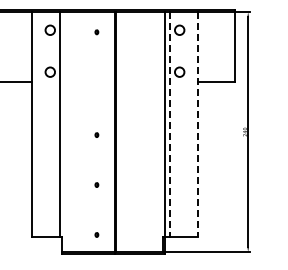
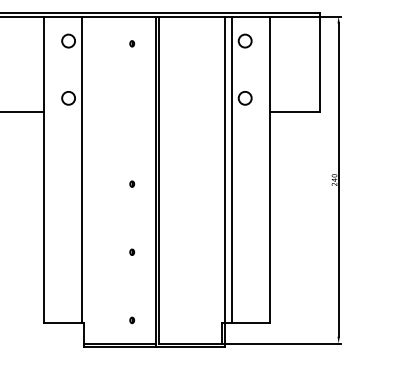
line: (169, 125) -> (231, 171), dashed -> solid
line: (197, 125) -> (269, 171), dashed -> solid

